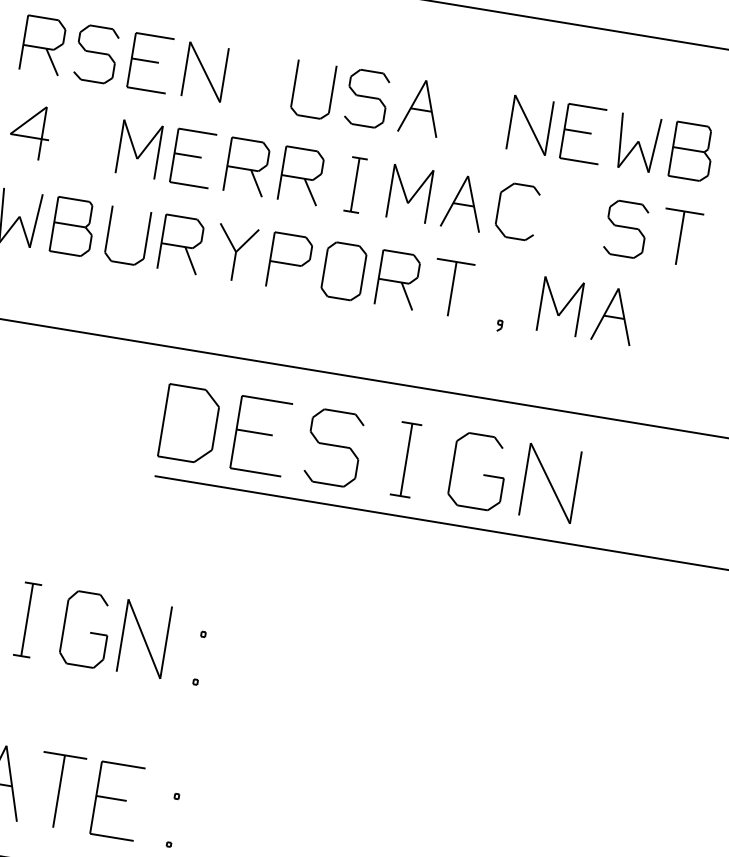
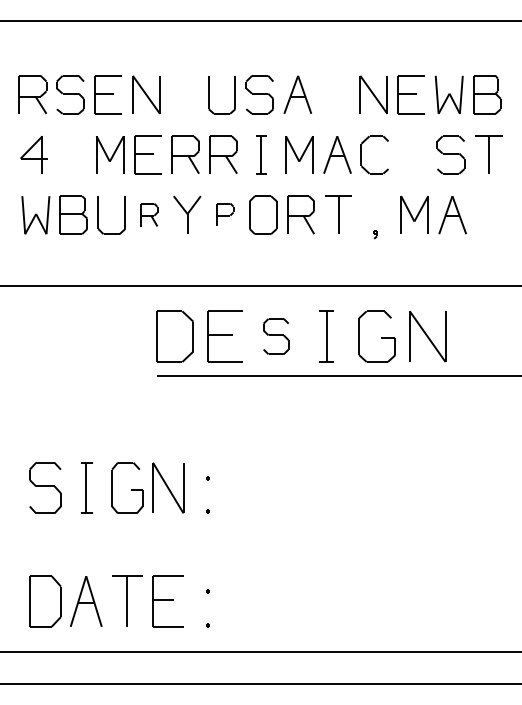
part: (181, 243) -> (149, 214), size x0.6
part: (290, 261) -> (225, 214), size x0.6
part: (333, 447) -> (275, 336), size x0.7

